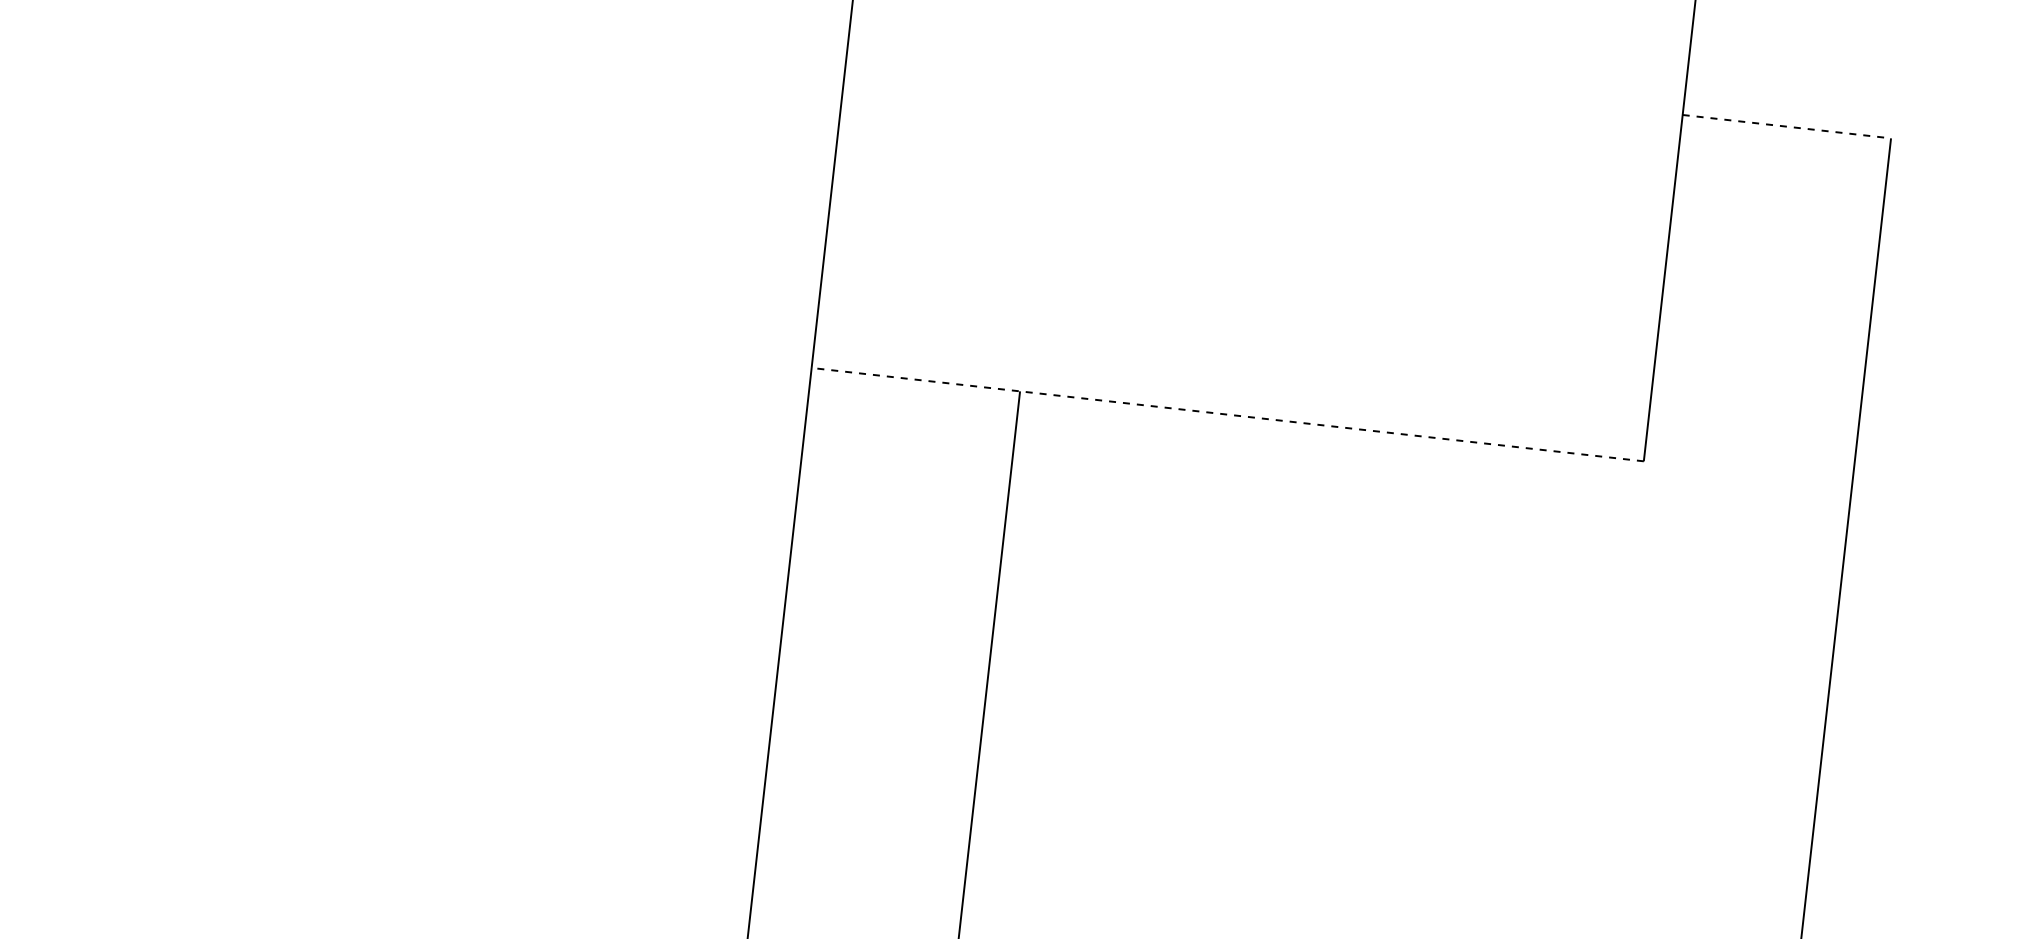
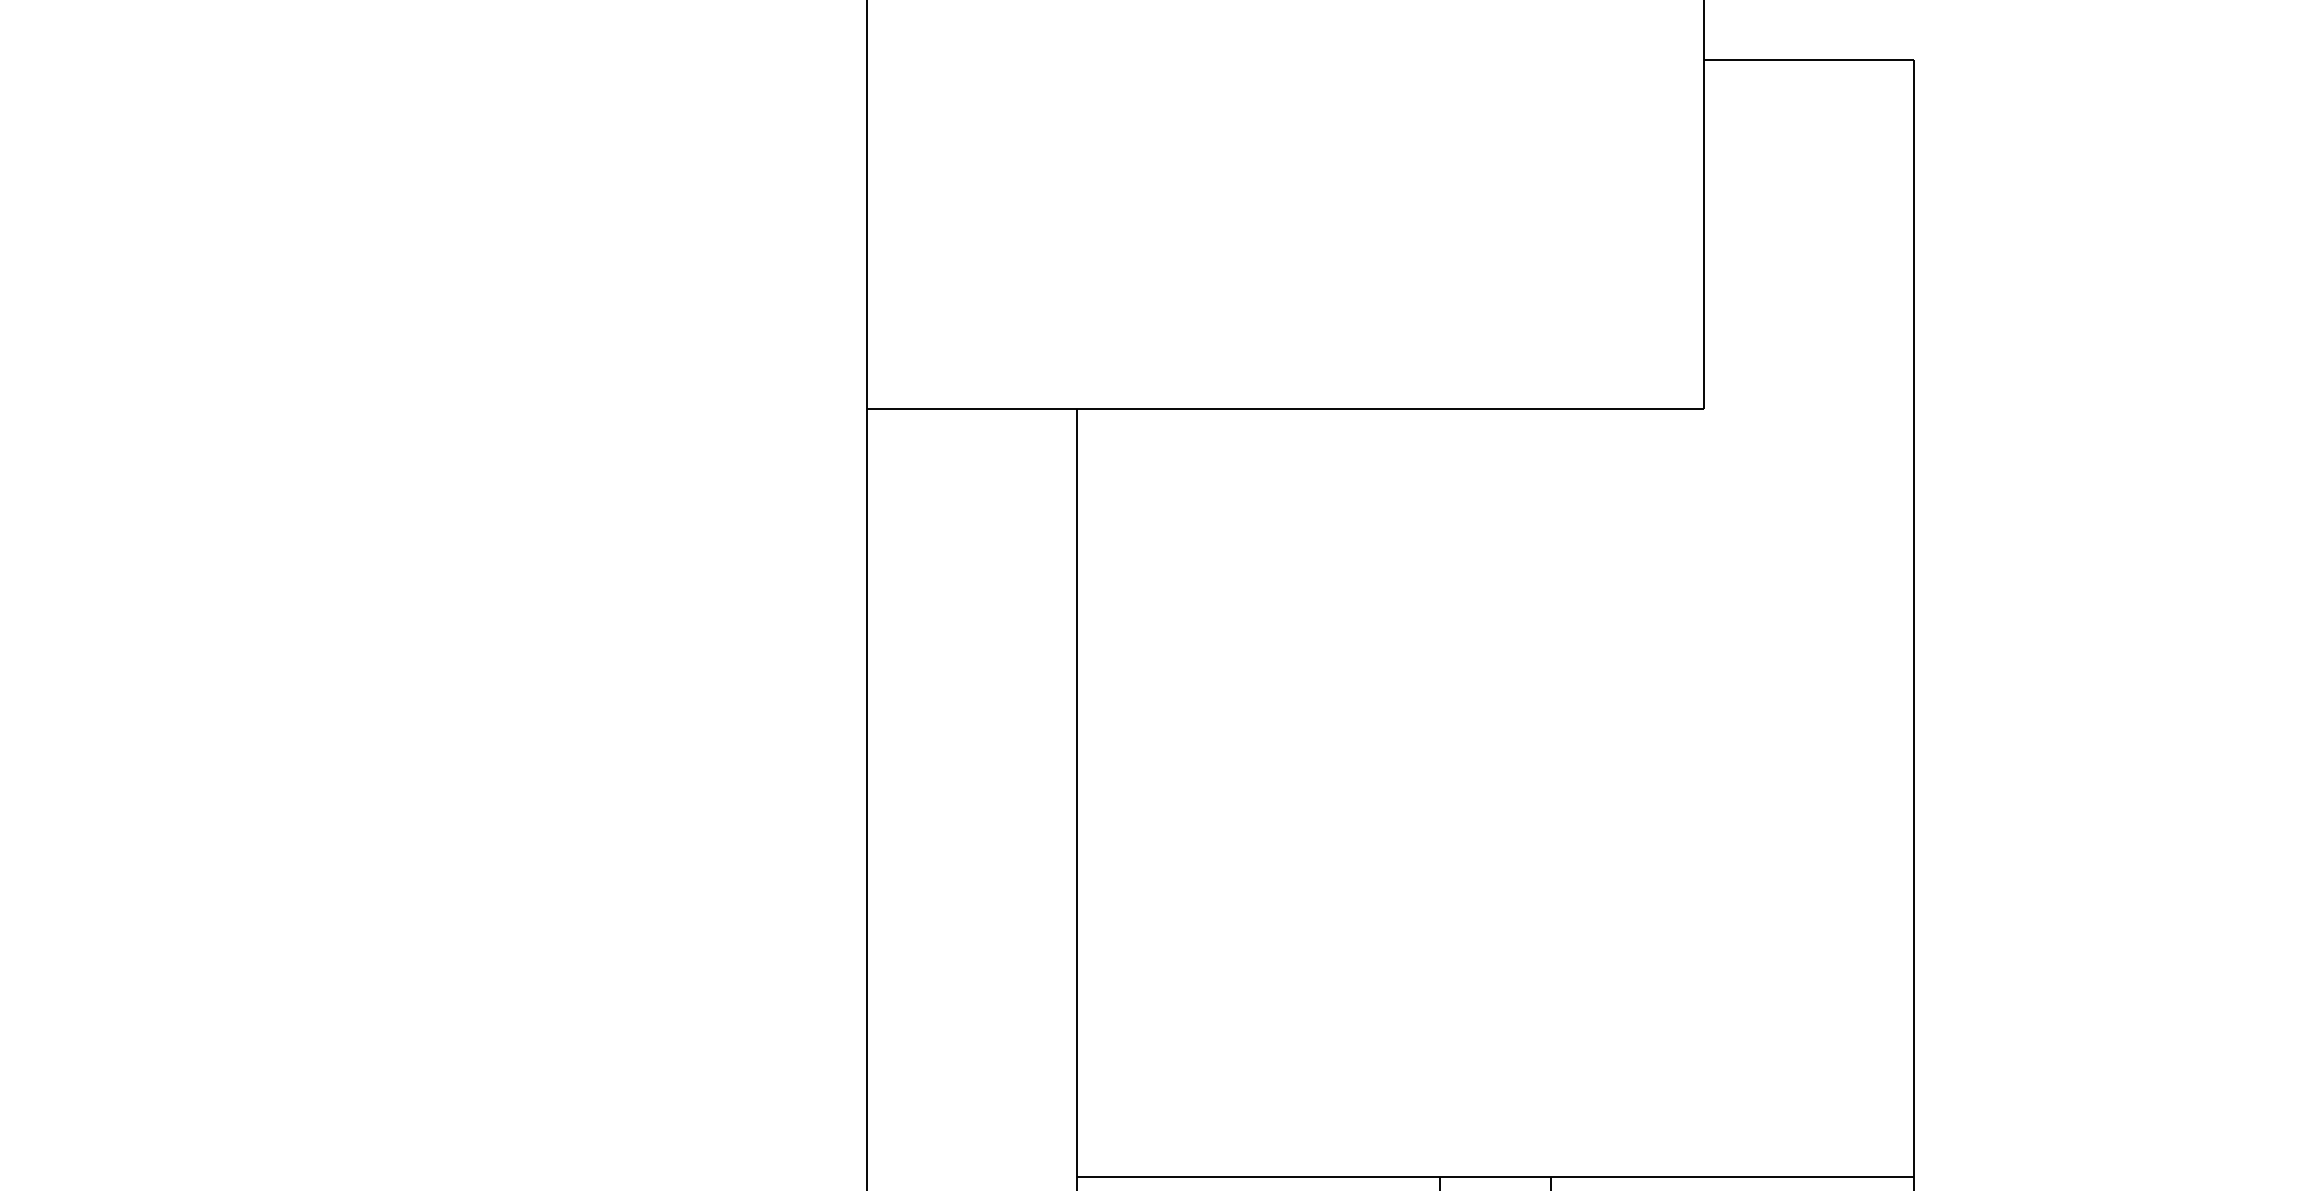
line: (1787, 127) -> (1809, 60), dashed -> solid
line: (1227, 414) -> (1285, 408), dashed -> solid

